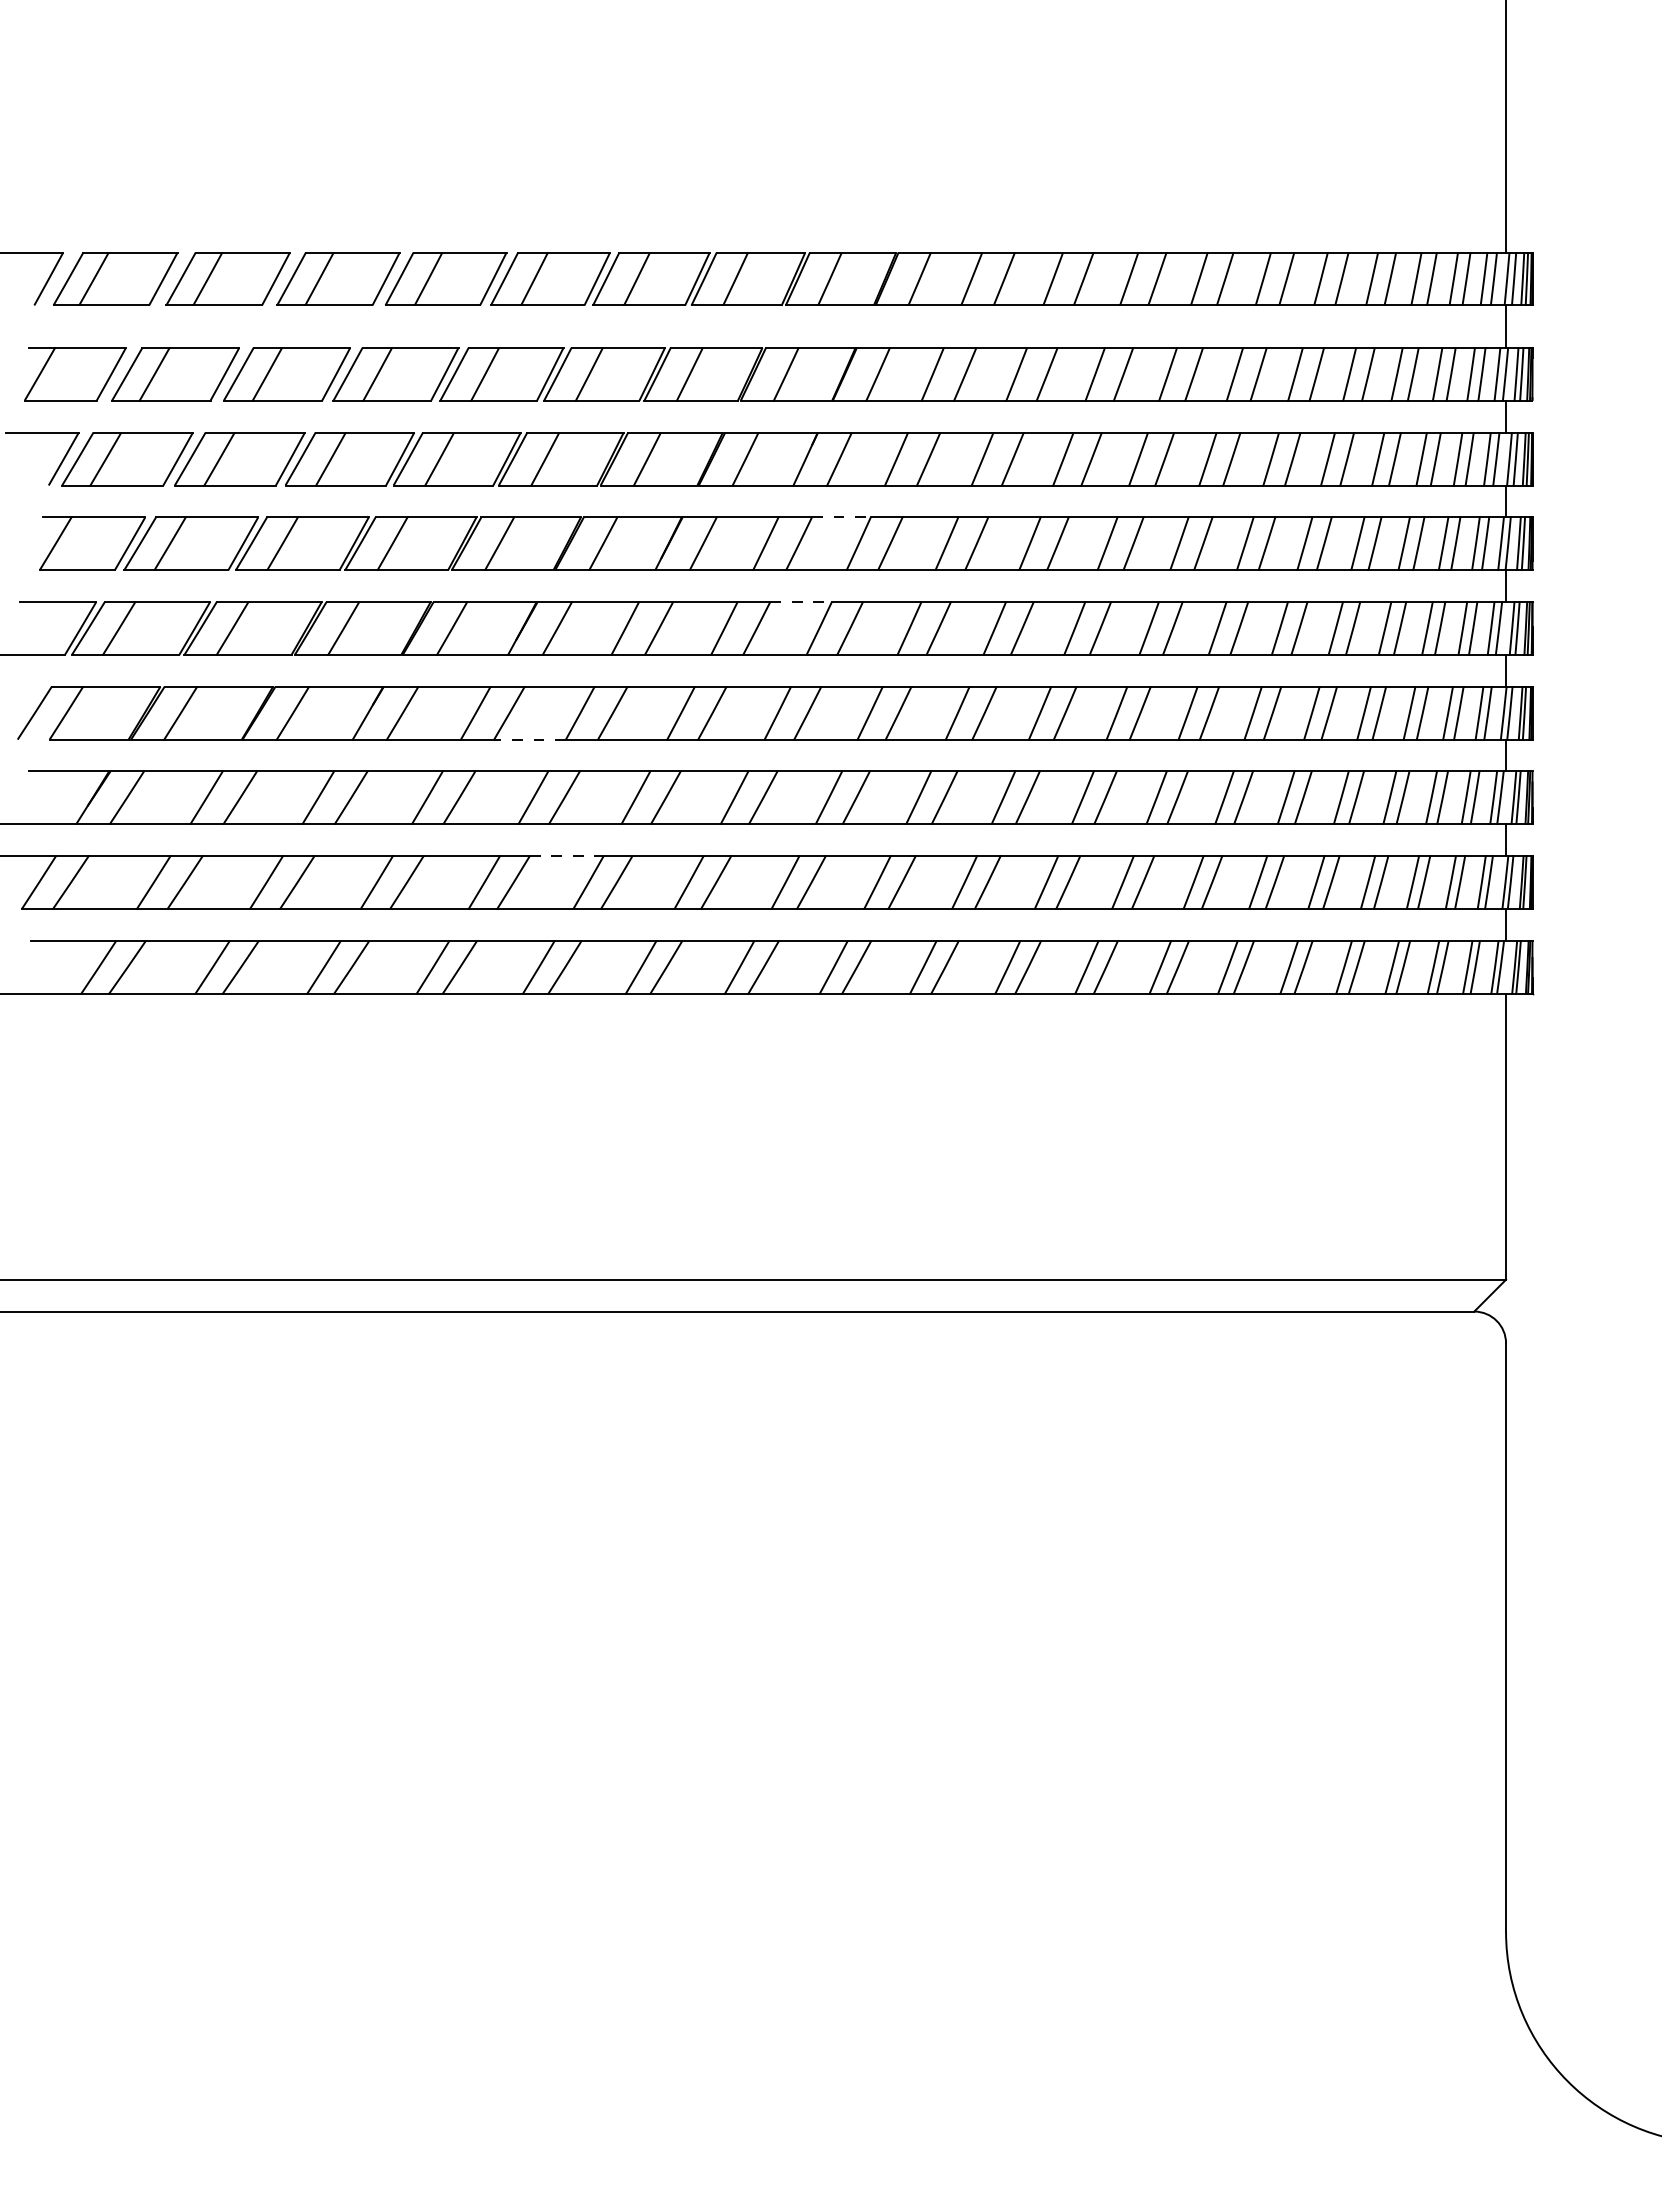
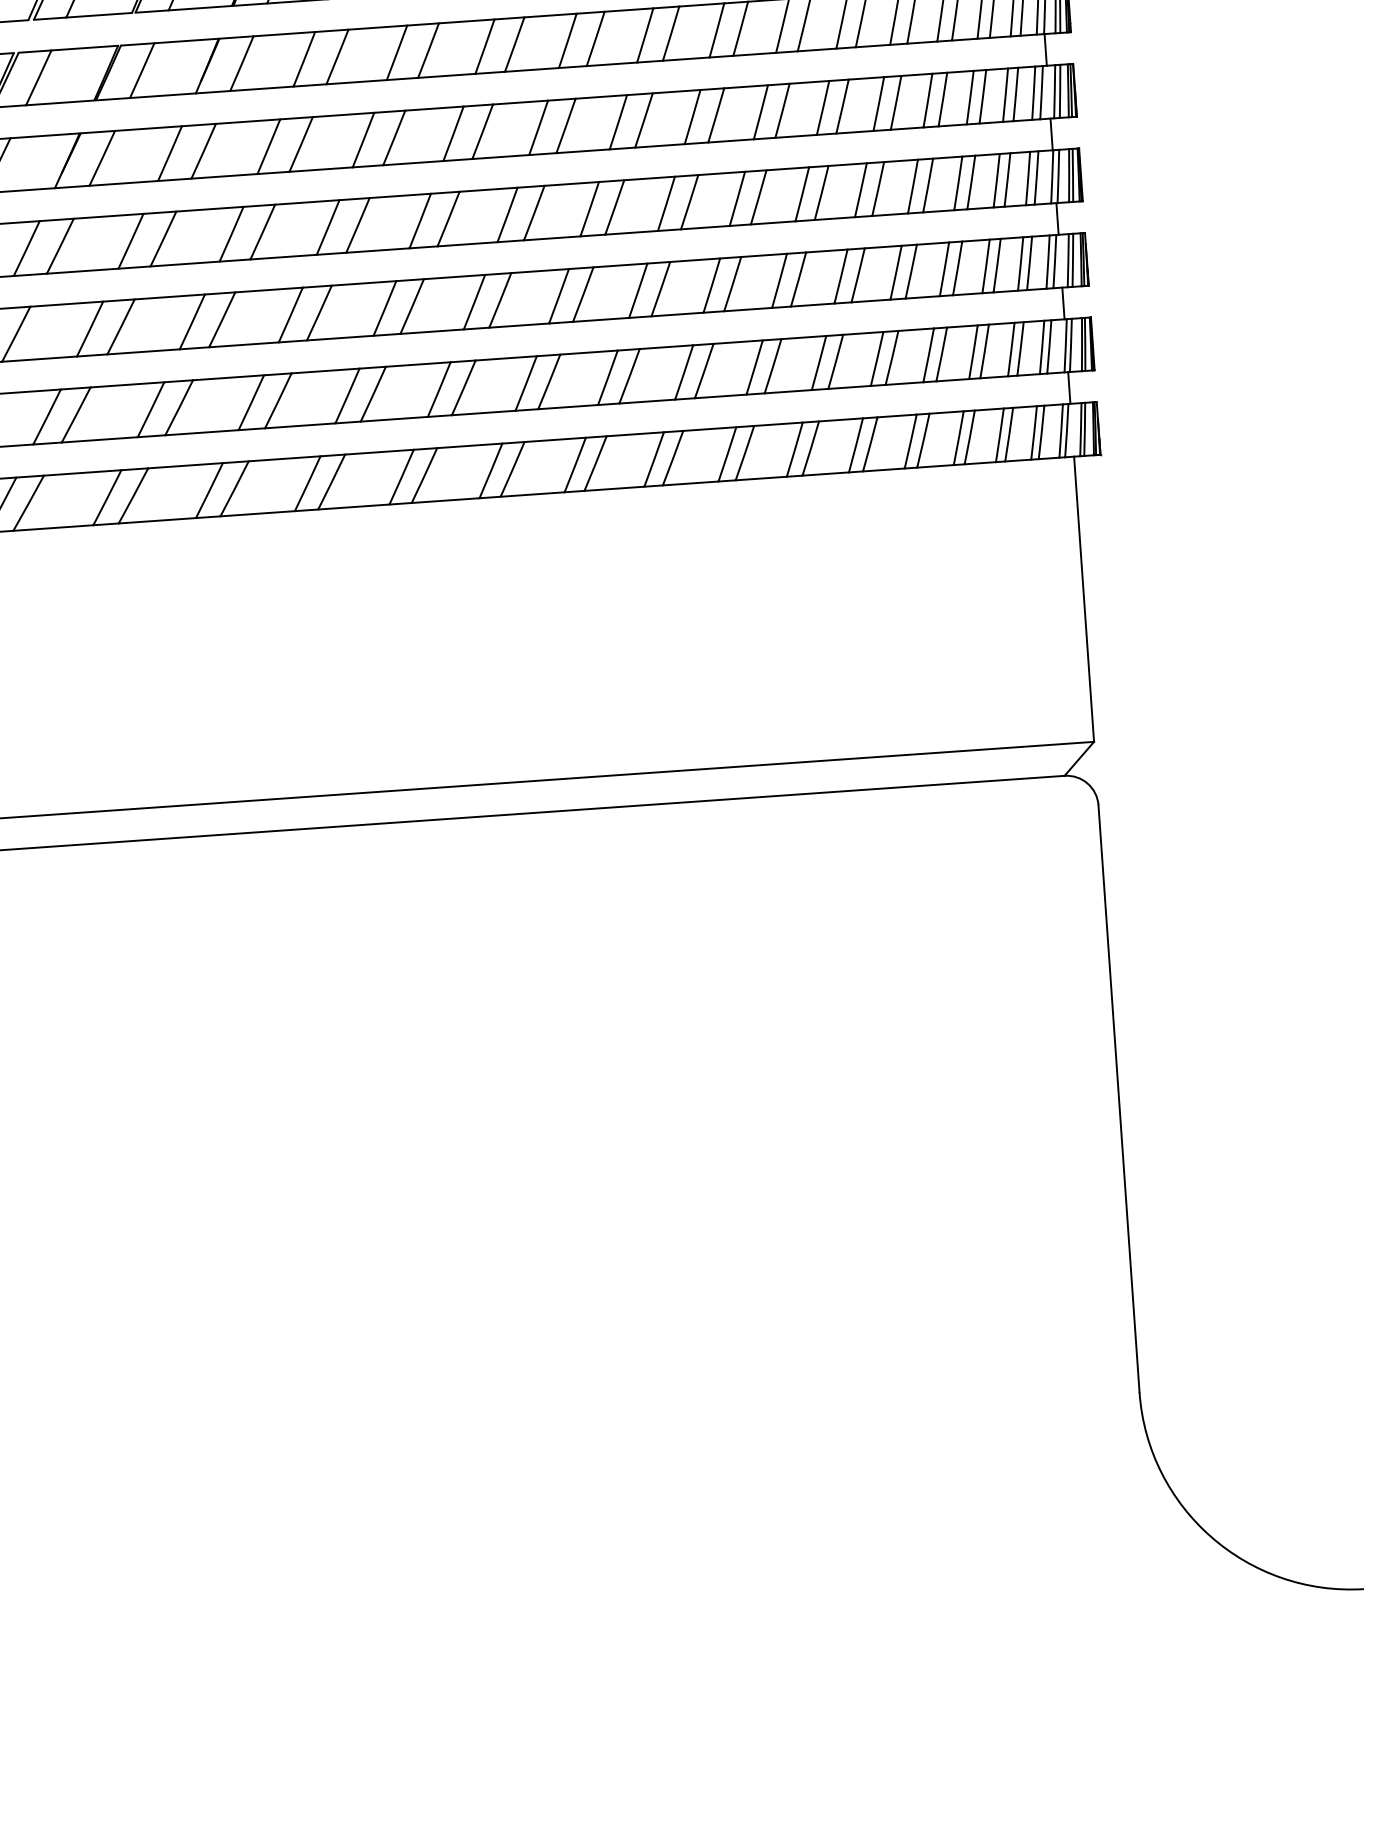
line: (841, 517) -> (377, 27), dashed -> solid
line: (801, 602) -> (343, 115), dashed -> solid
line: (530, 739) -> (83, 270), dashed -> solid
line: (566, 856) -> (127, 385), dashed -> solid

